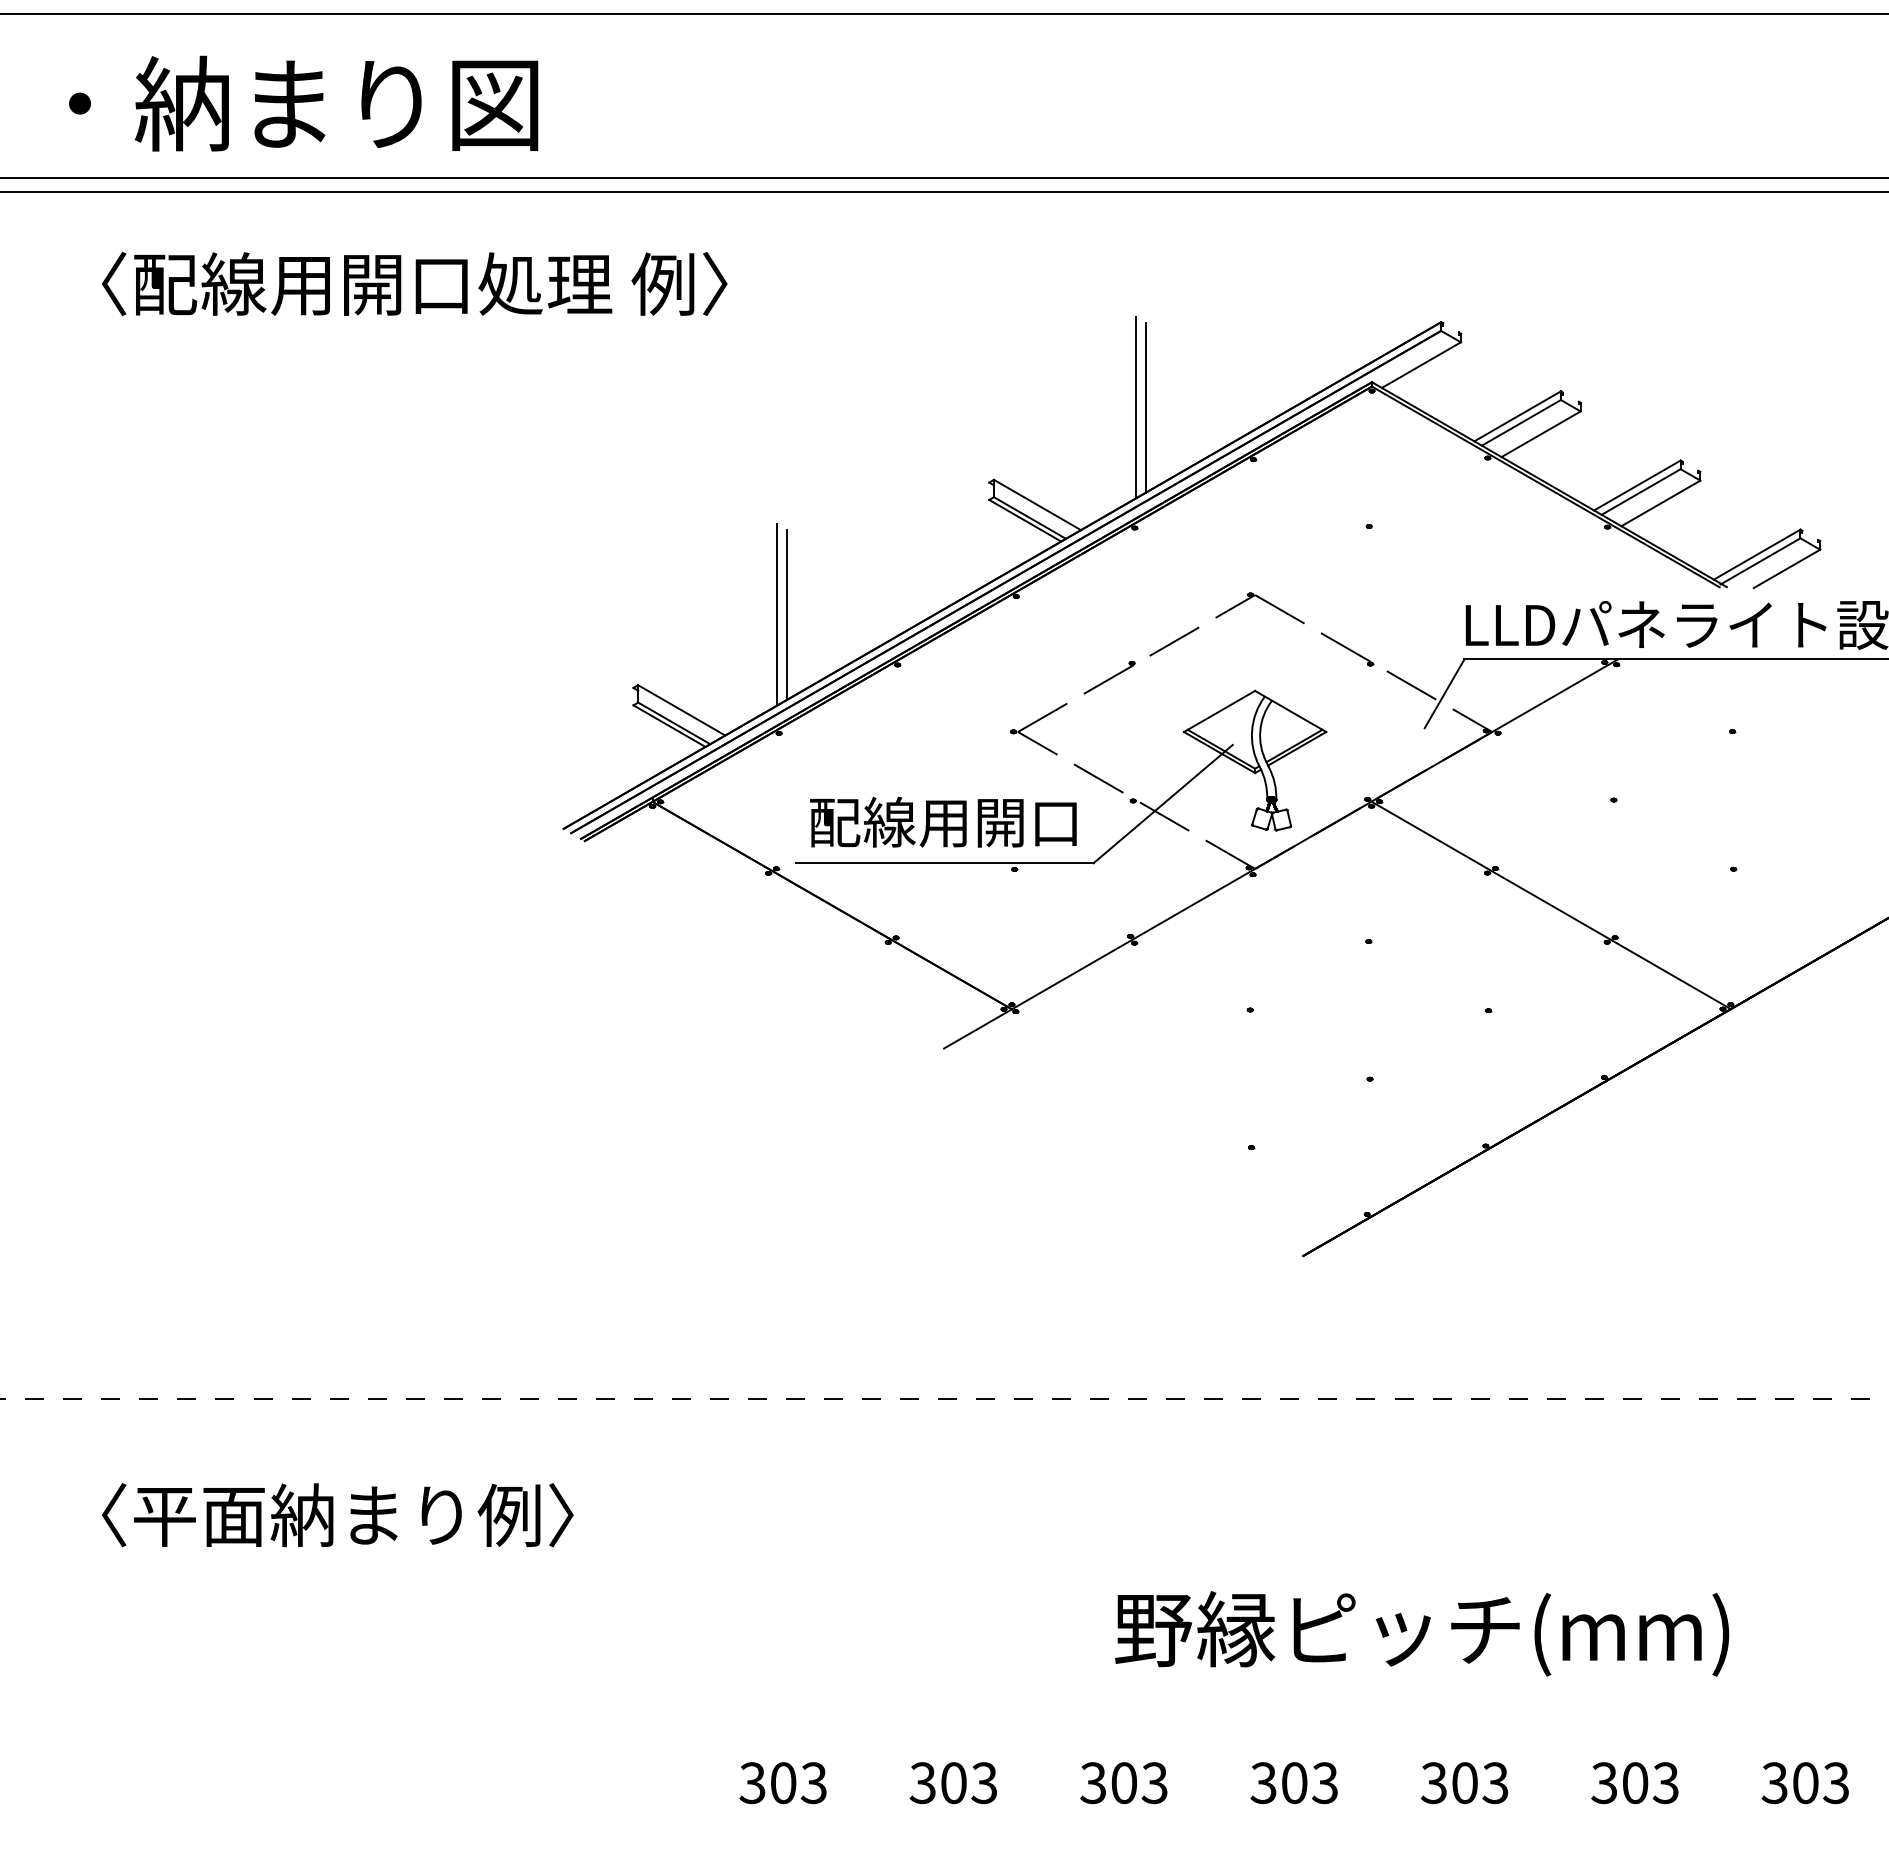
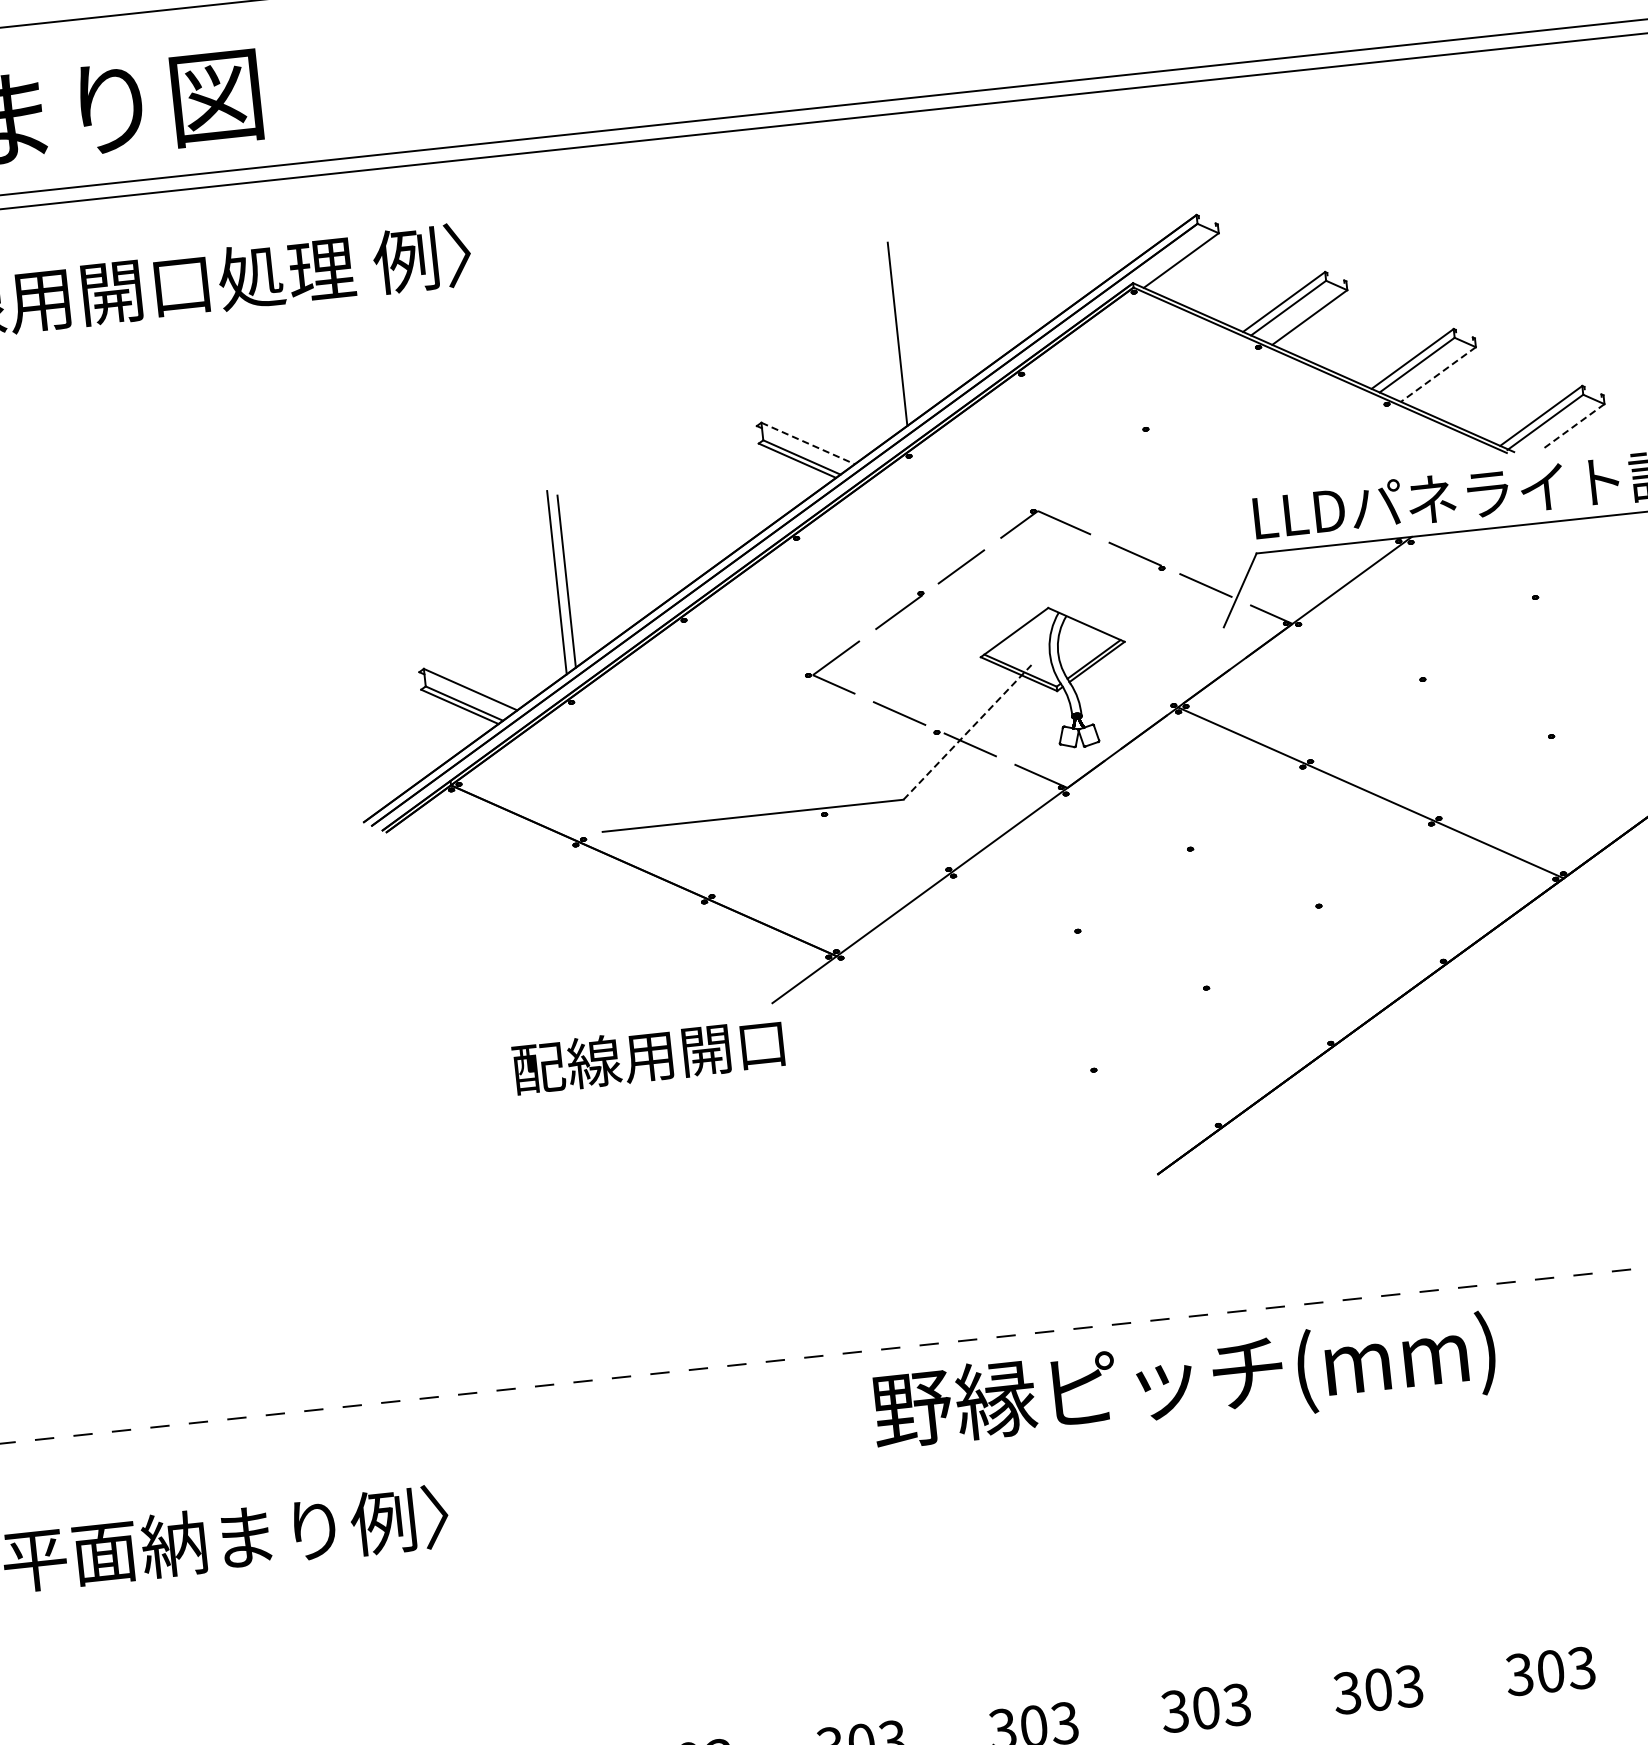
line: (1145, 407) -> (906, 333), removed
line: (1660, 503) -> (1437, 374), solid -> dashed
line: (1037, 505) -> (808, 444), solid -> dashed
line: (1786, 569) -> (1572, 427), solid -> dashed
line: (1163, 803) -> (967, 731), solid -> dashed
text: (943, 821) -> (648, 1055), moved
text: (1422, 1633) -> (1184, 1383), moved

